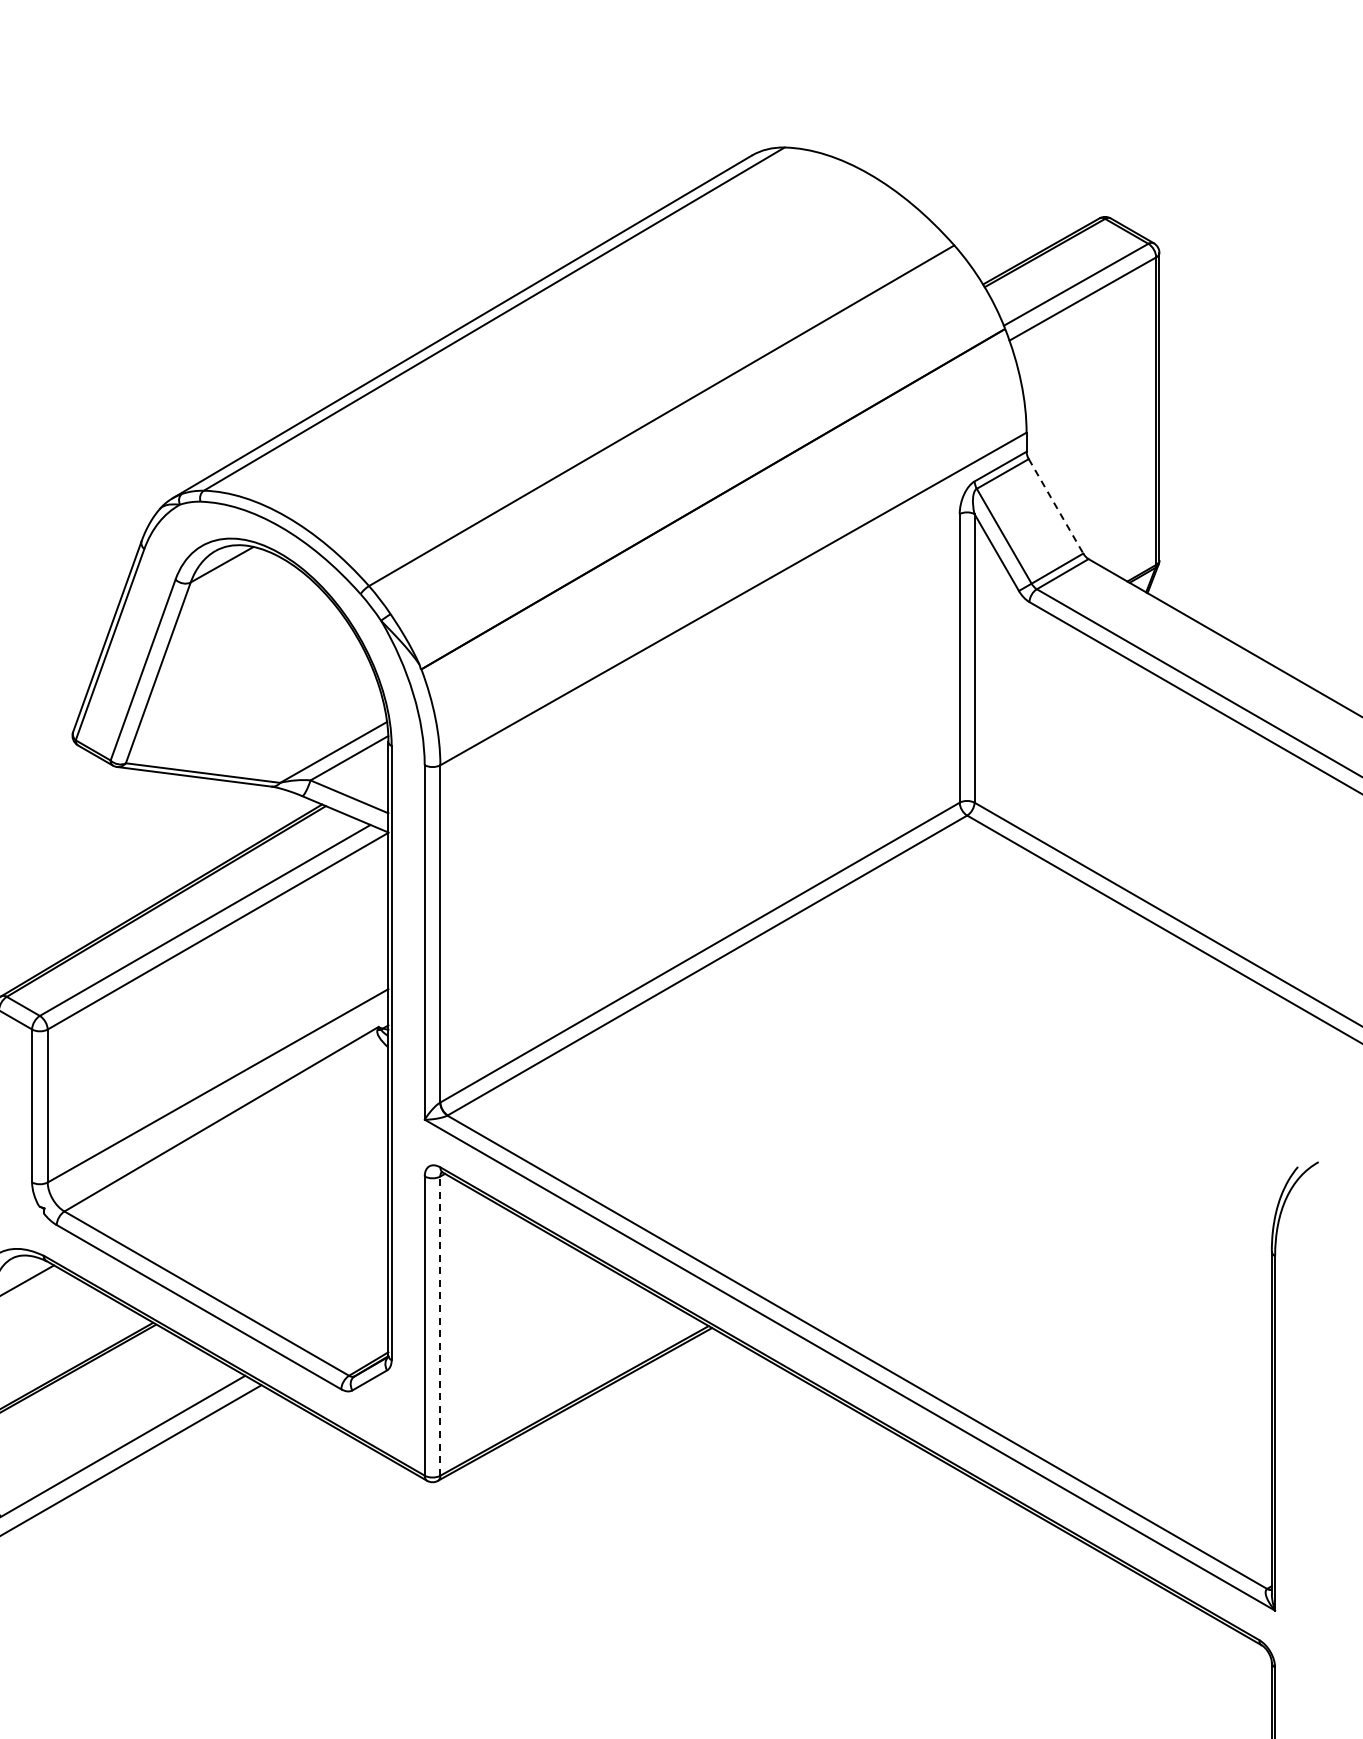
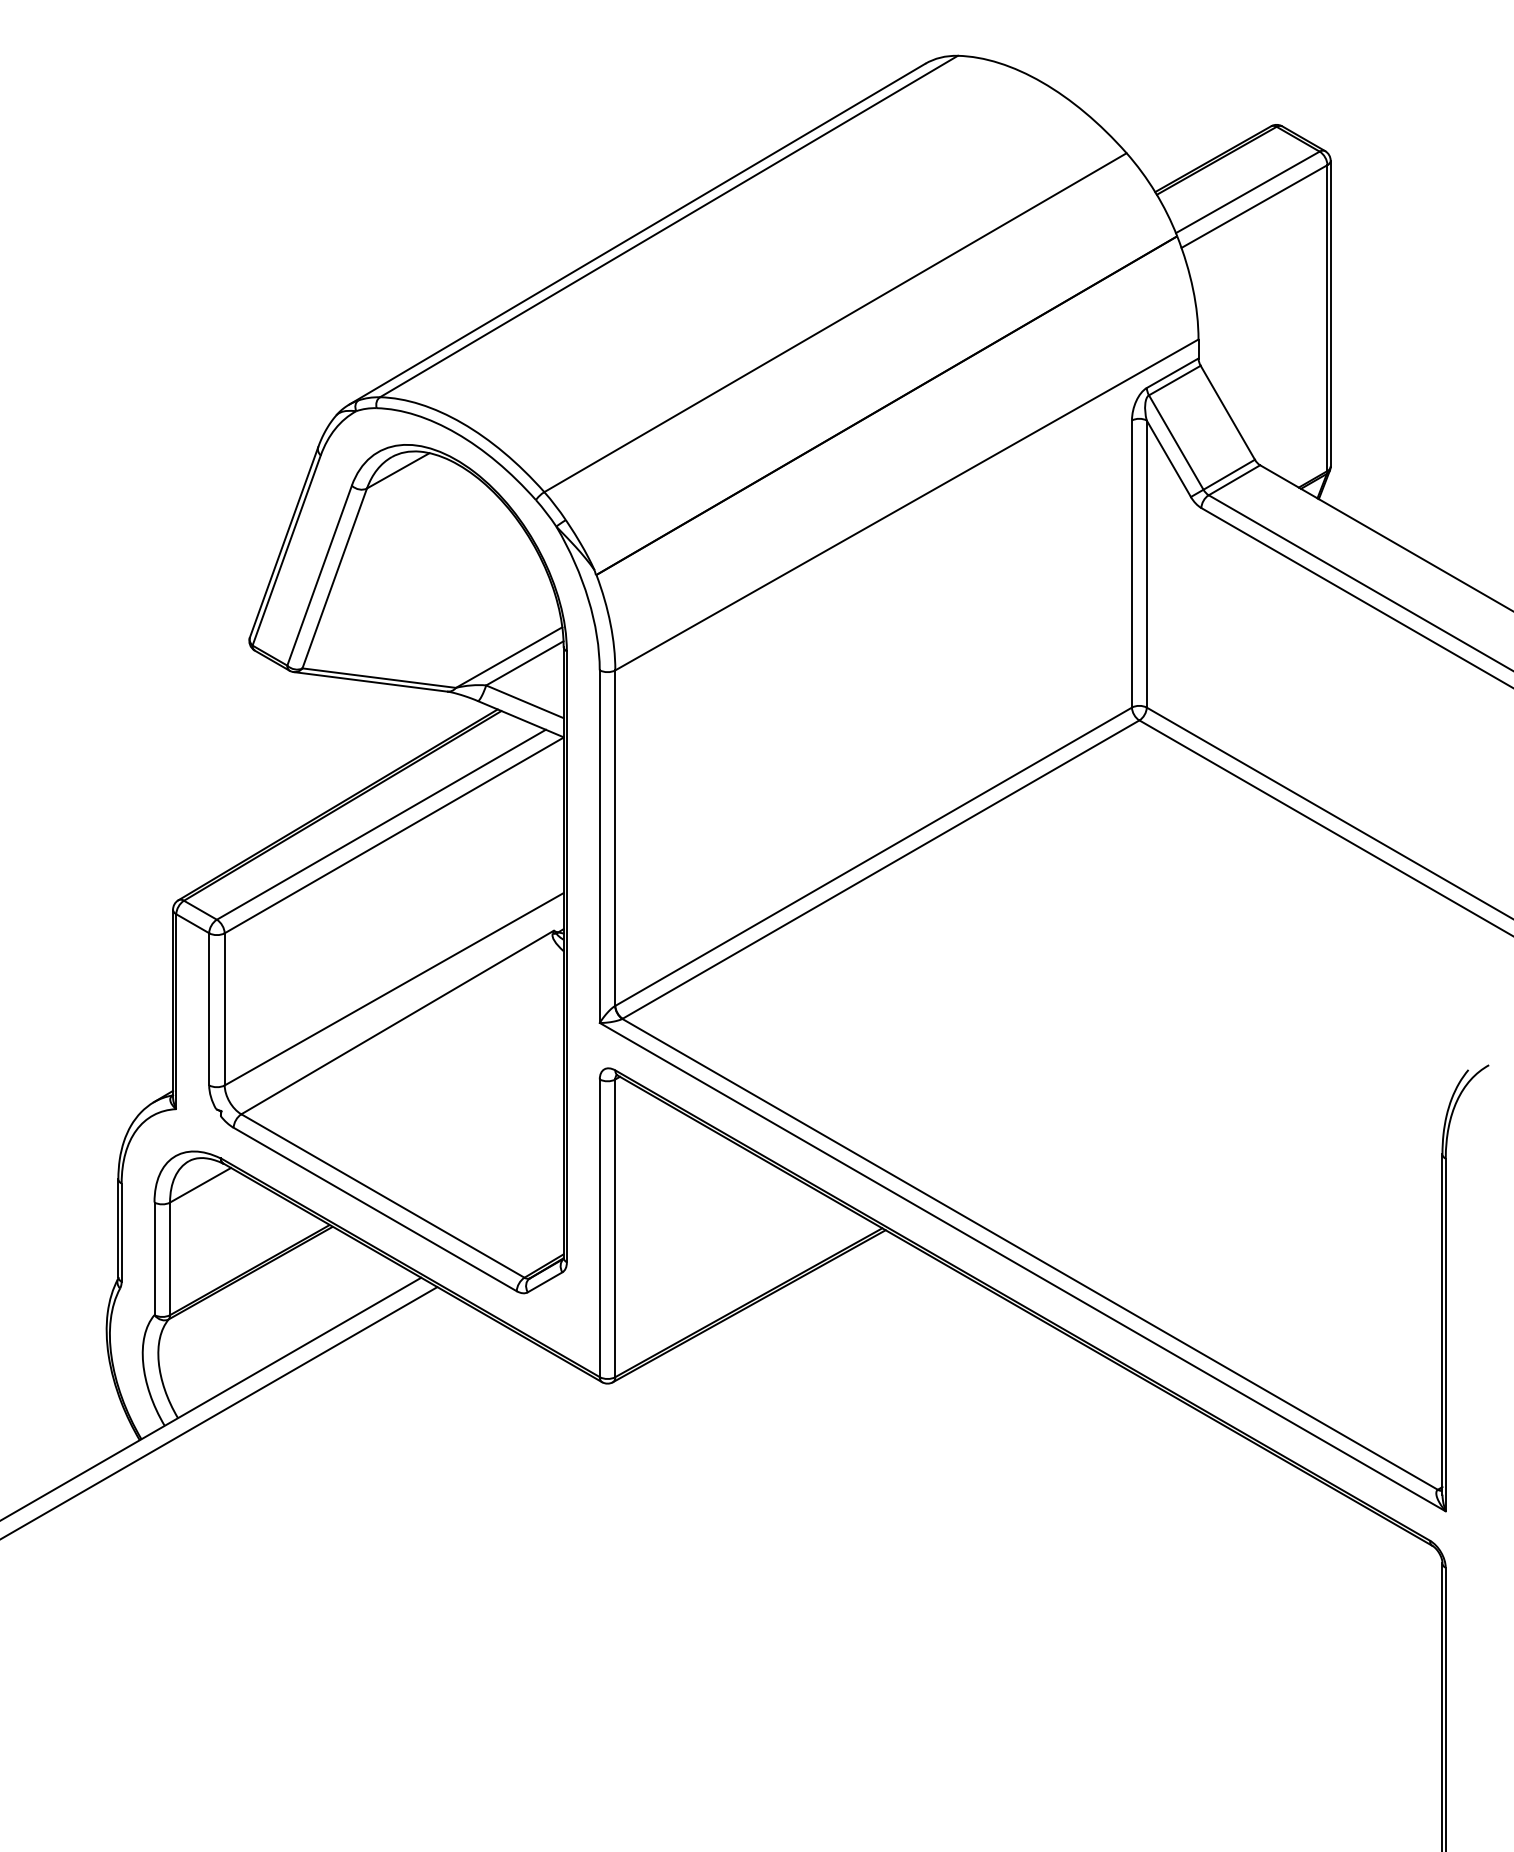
line: (1056, 507) -> (1228, 413), dashed -> solid
line: (440, 1326) -> (615, 1228), dashed -> solid

